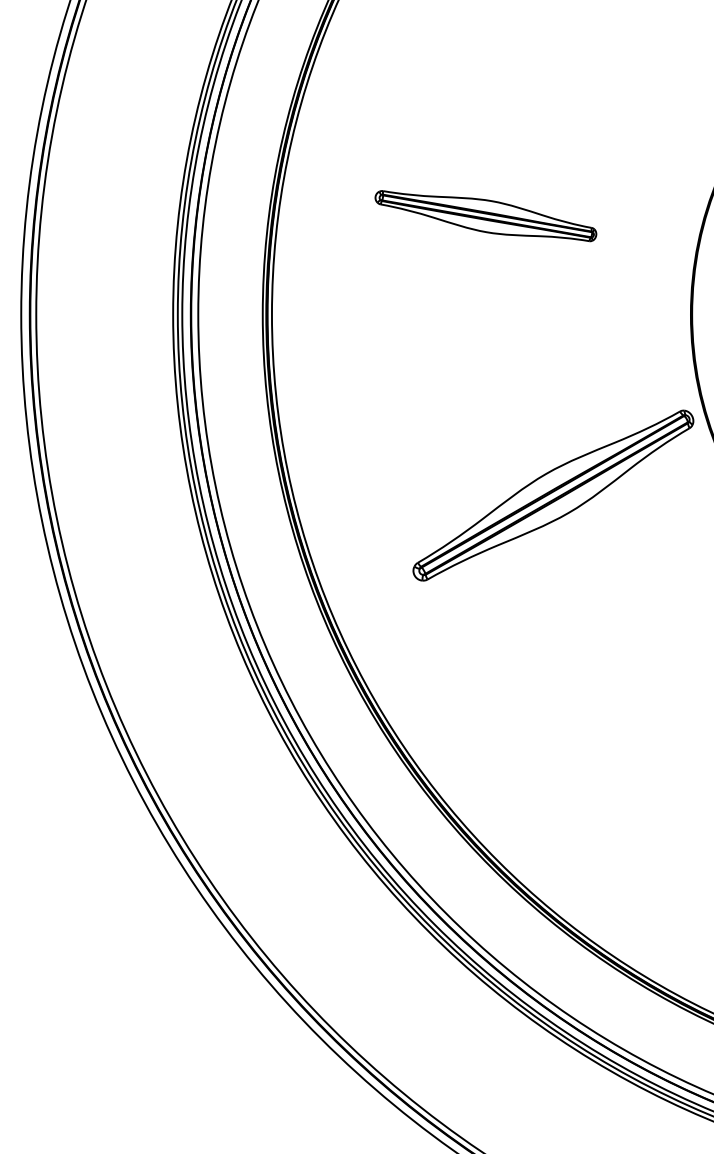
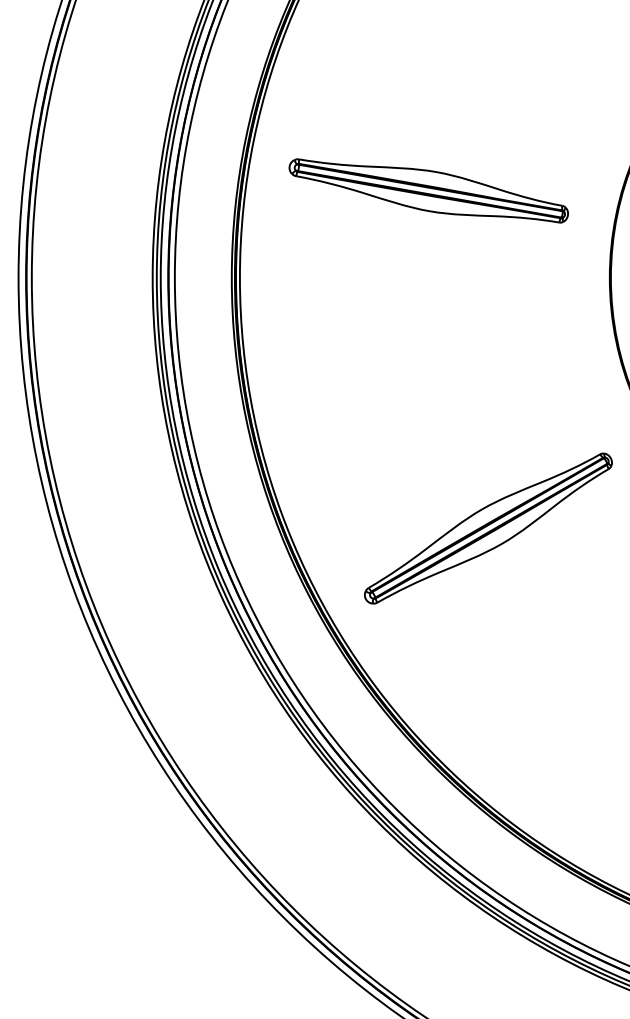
part: (485, 215) -> (428, 190), size x1.43
part: (553, 495) -> (488, 528), moved

